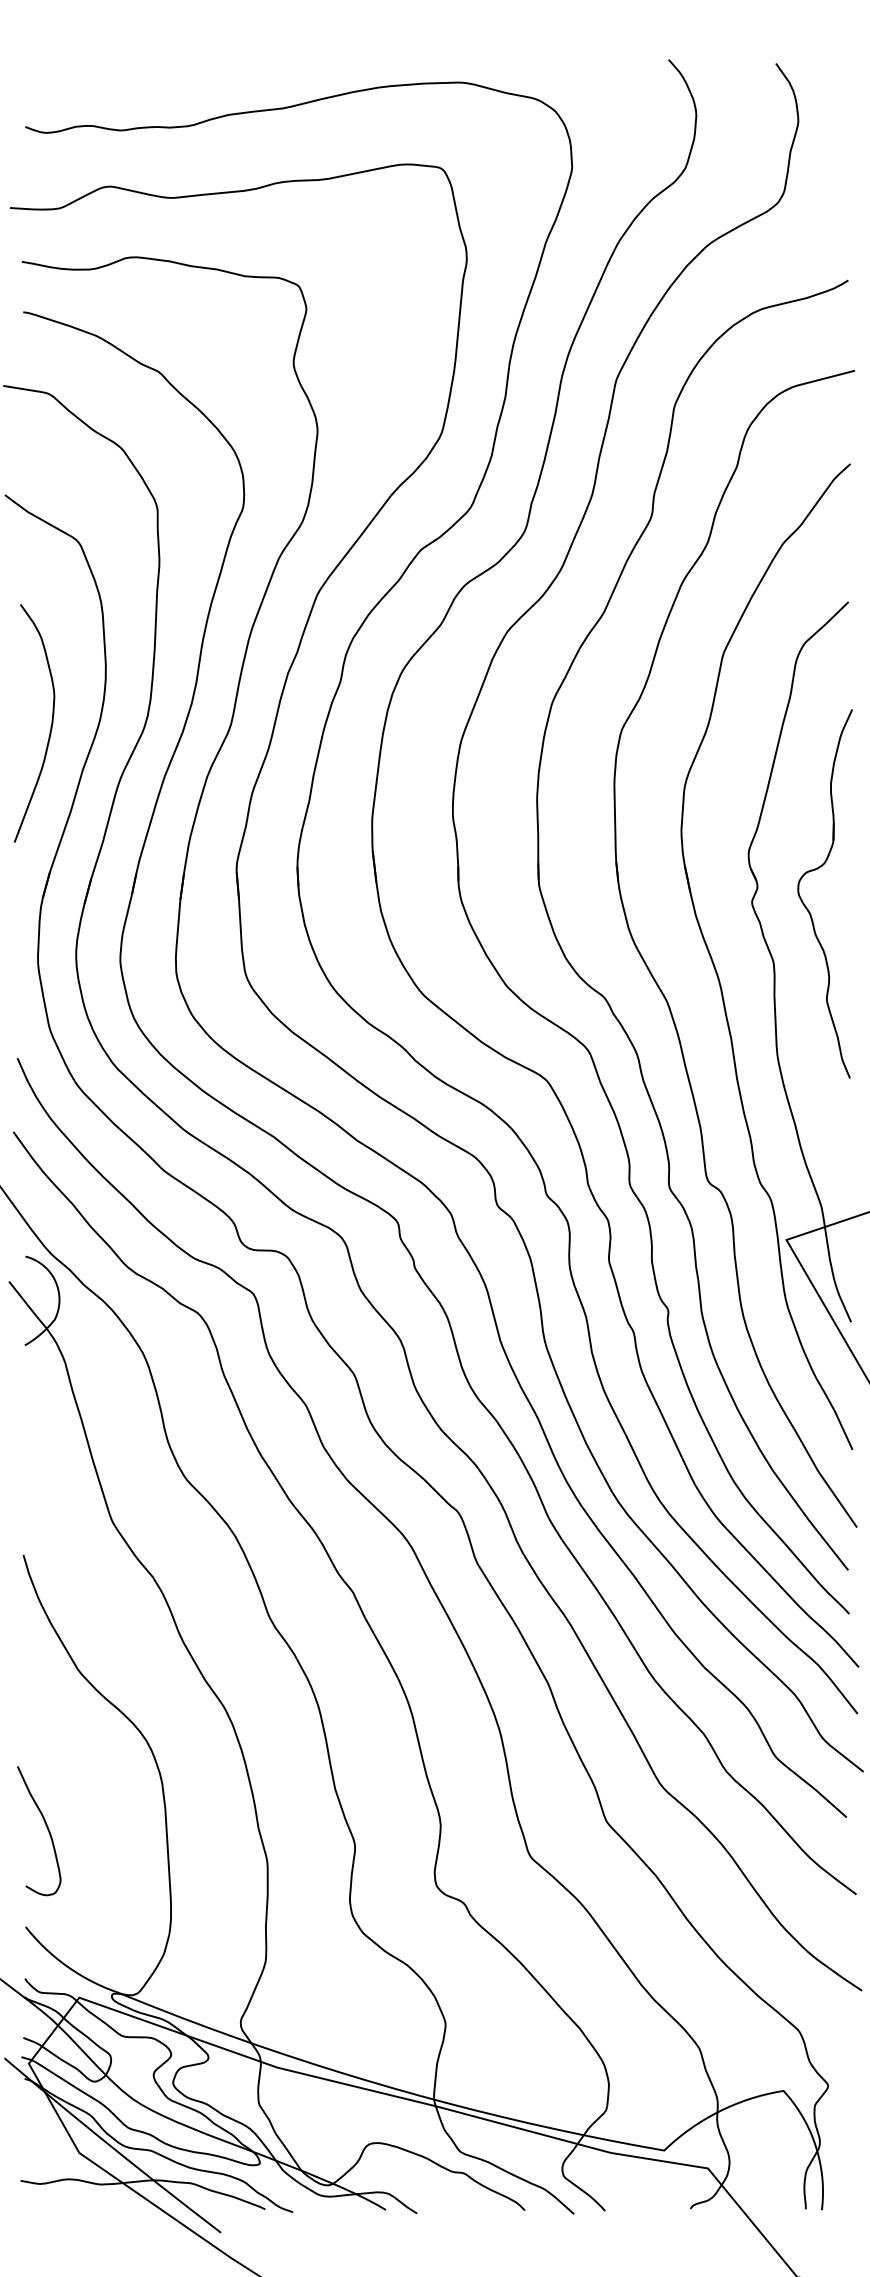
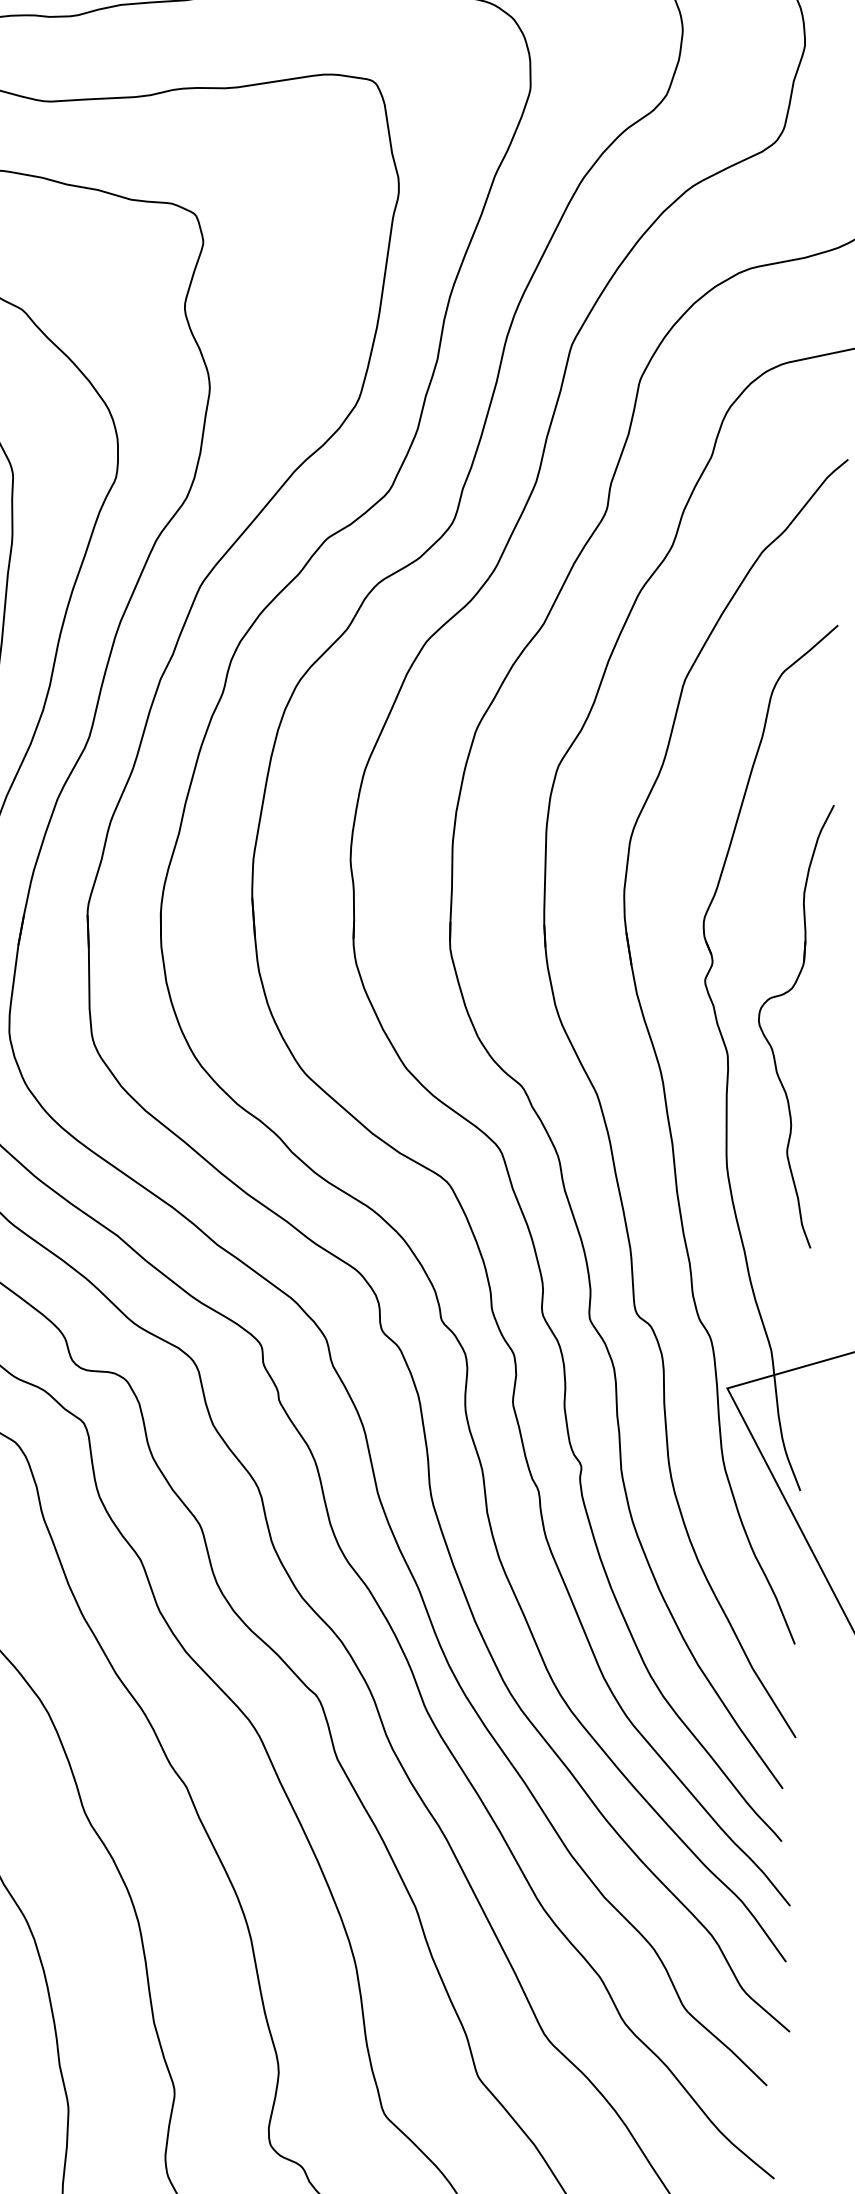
part: (805, 904) -> (766, 1036), moved

